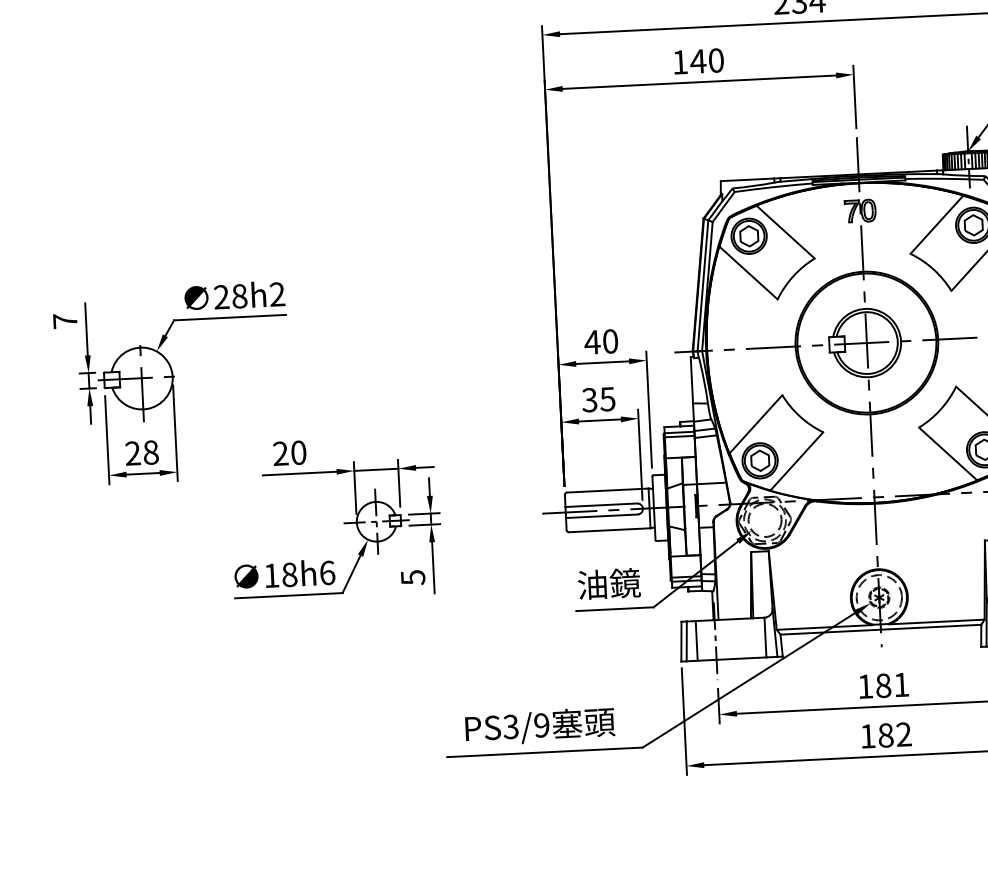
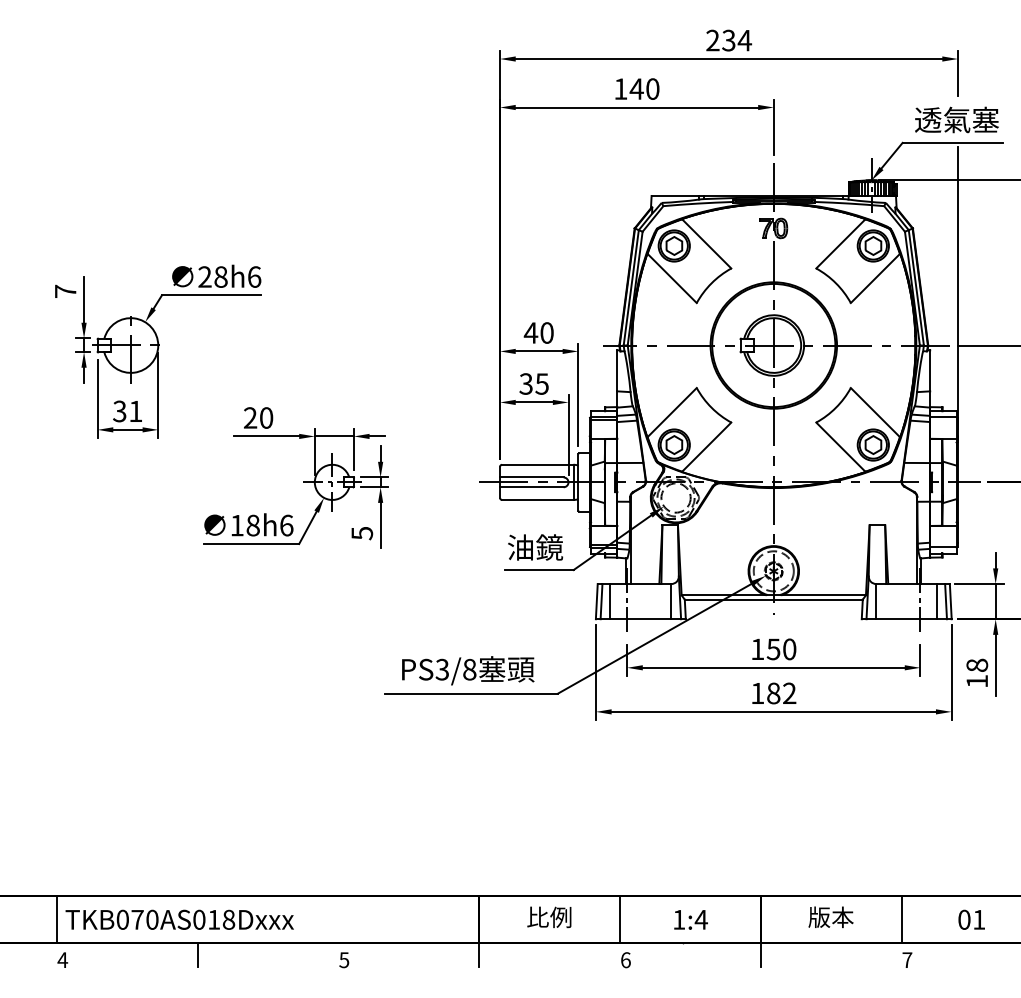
text: (277, 293) -> (254, 276), 28h2 -> 28h6
text: (141, 453) -> (127, 411), 28 -> 31
text: (892, 685) -> (781, 649), 181 -> 150
text: (541, 725) -> (469, 669), PS3/9 -> PS3/8

